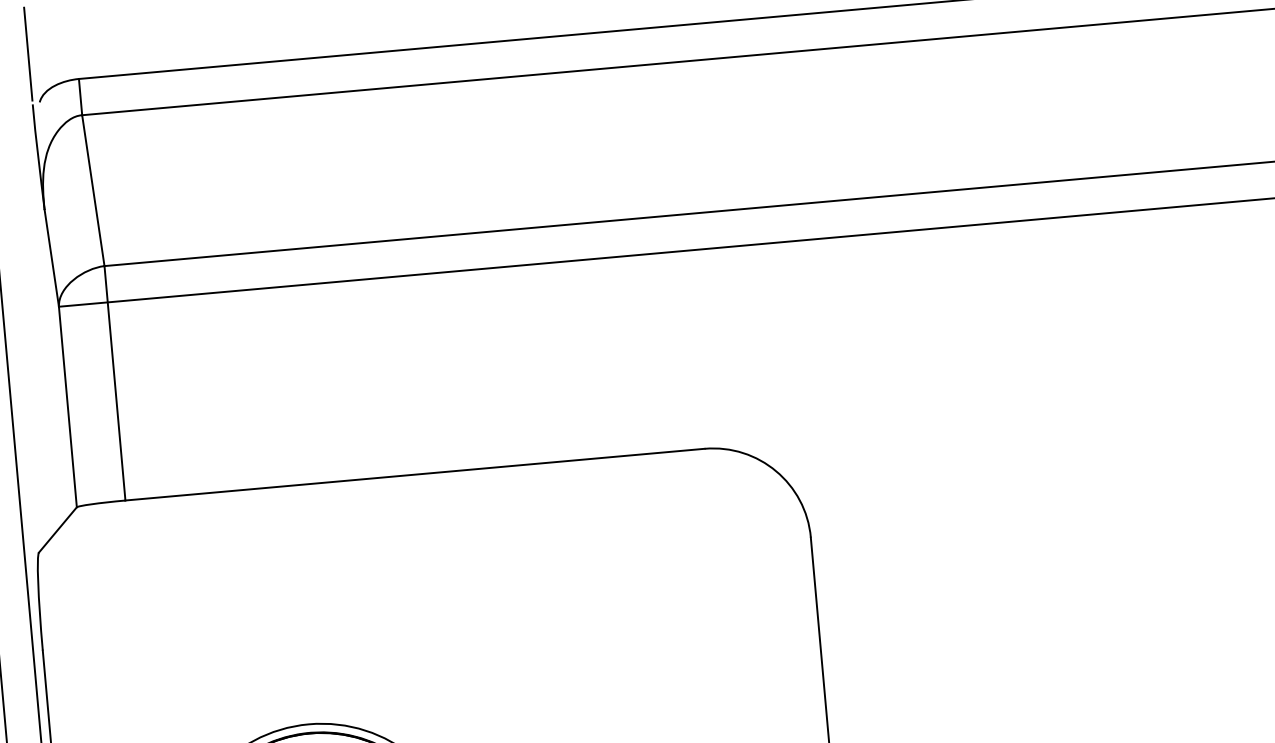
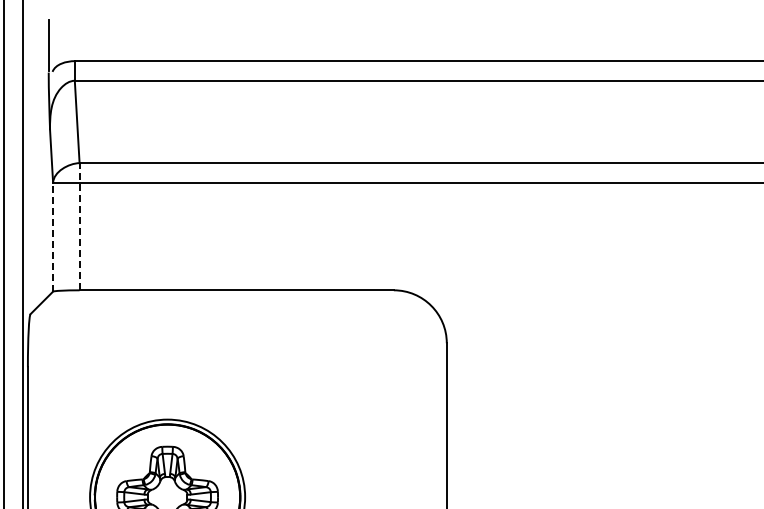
line: (114, 382) -> (79, 226), solid -> dashed
line: (68, 405) -> (53, 236), solid -> dashed

